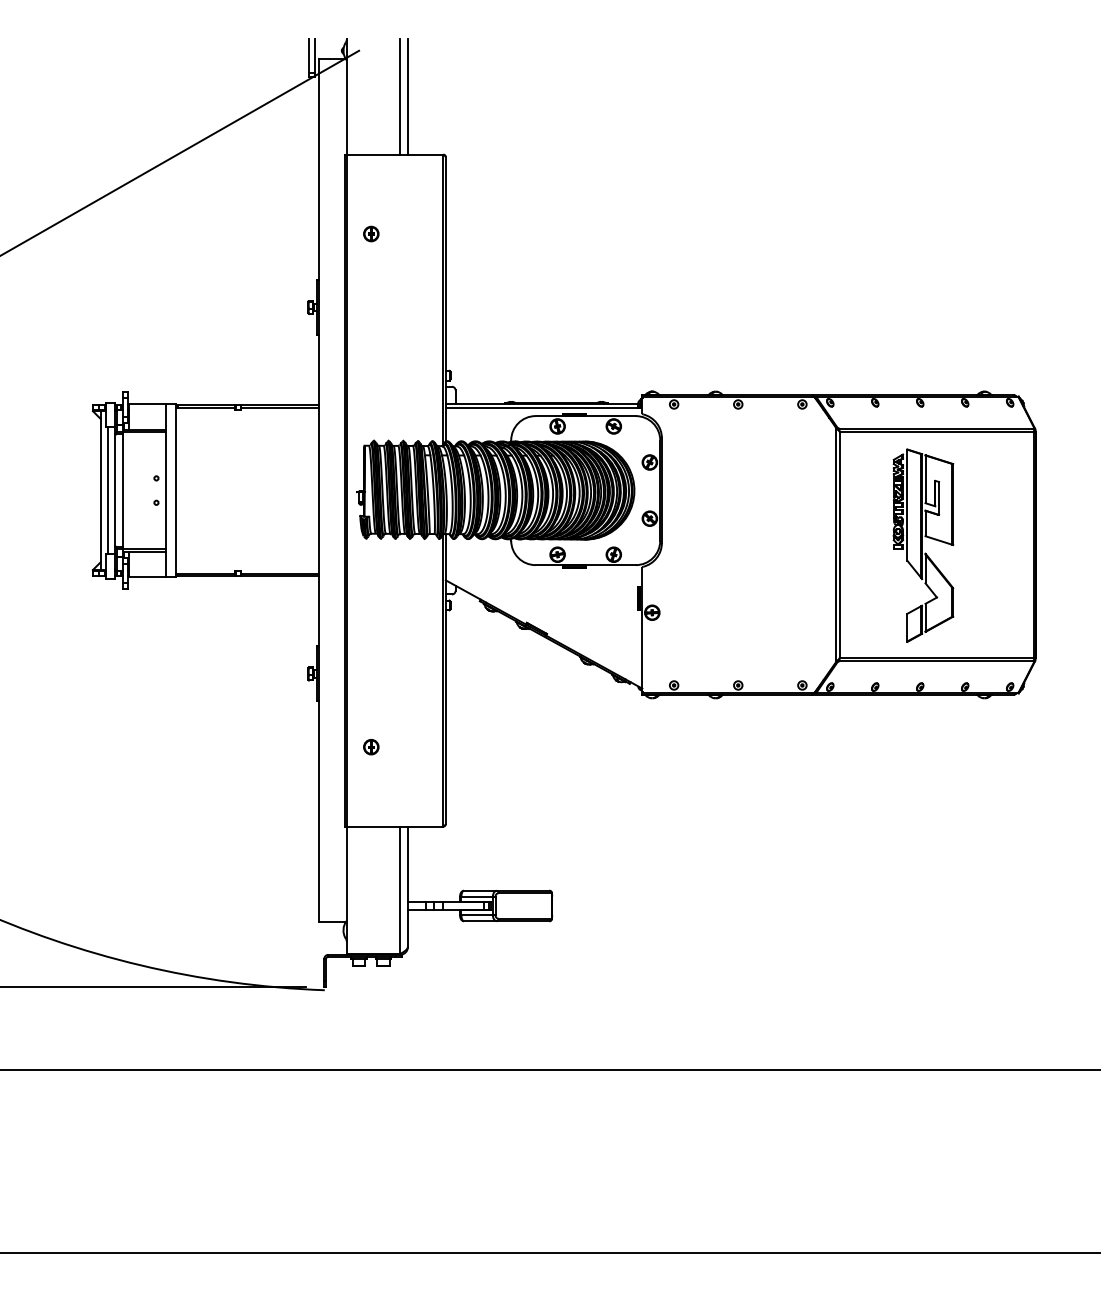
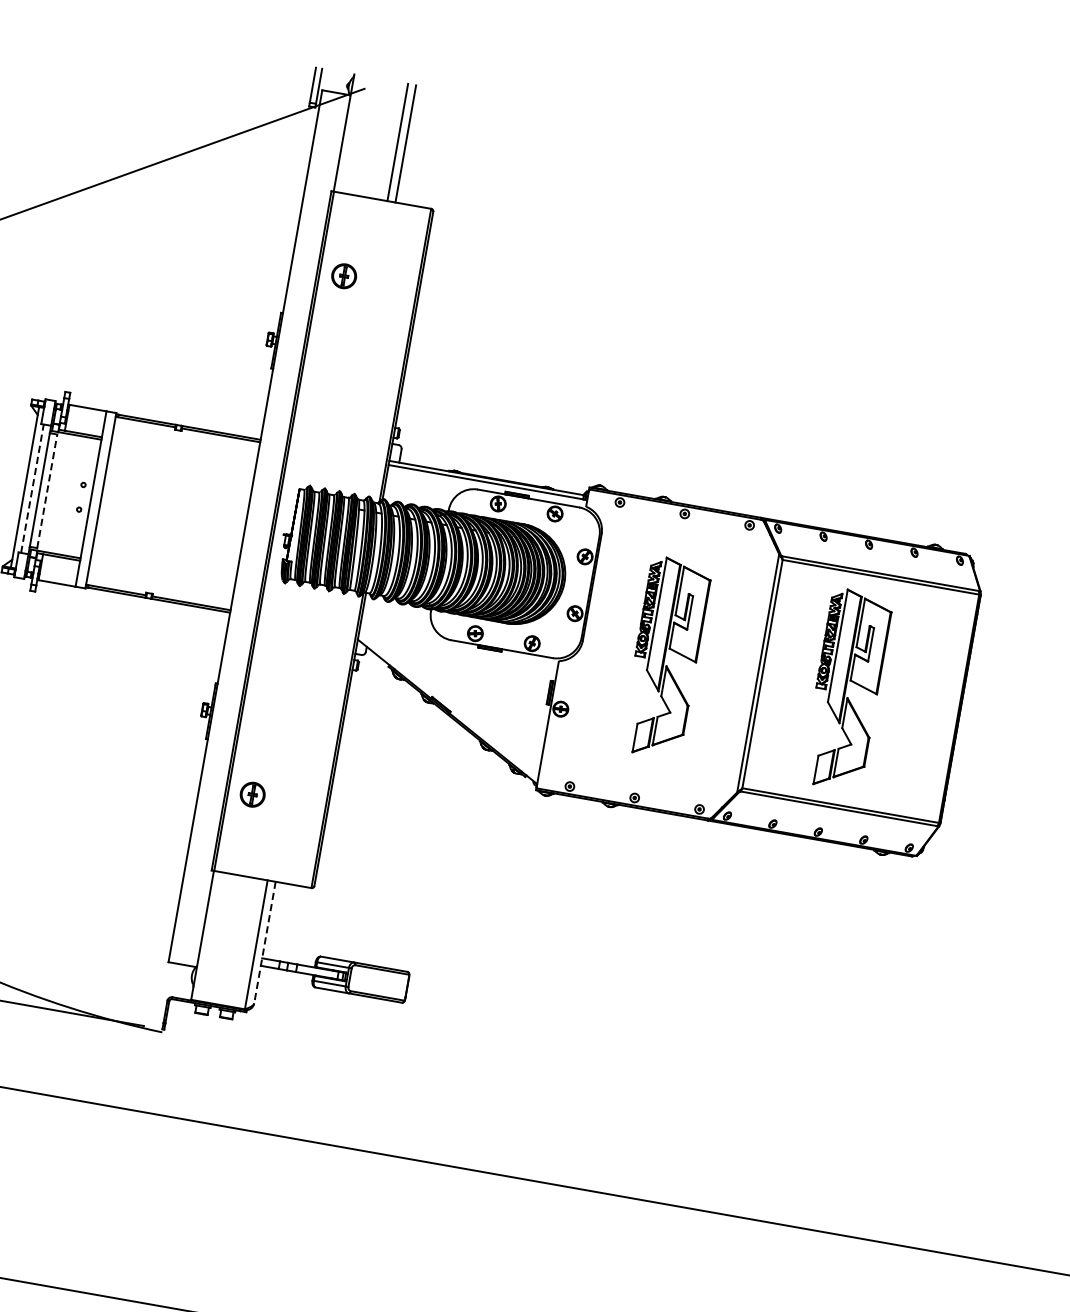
part: (371, 233) -> (344, 275), size x1.6
line: (108, 490) -> (32, 488), solid -> dashed
line: (122, 490) -> (47, 491), solid -> dashed
part: (744, 545) -> (665, 657), added
part: (371, 747) -> (252, 795), size x1.6
line: (407, 887) -> (264, 943), solid -> dashed

